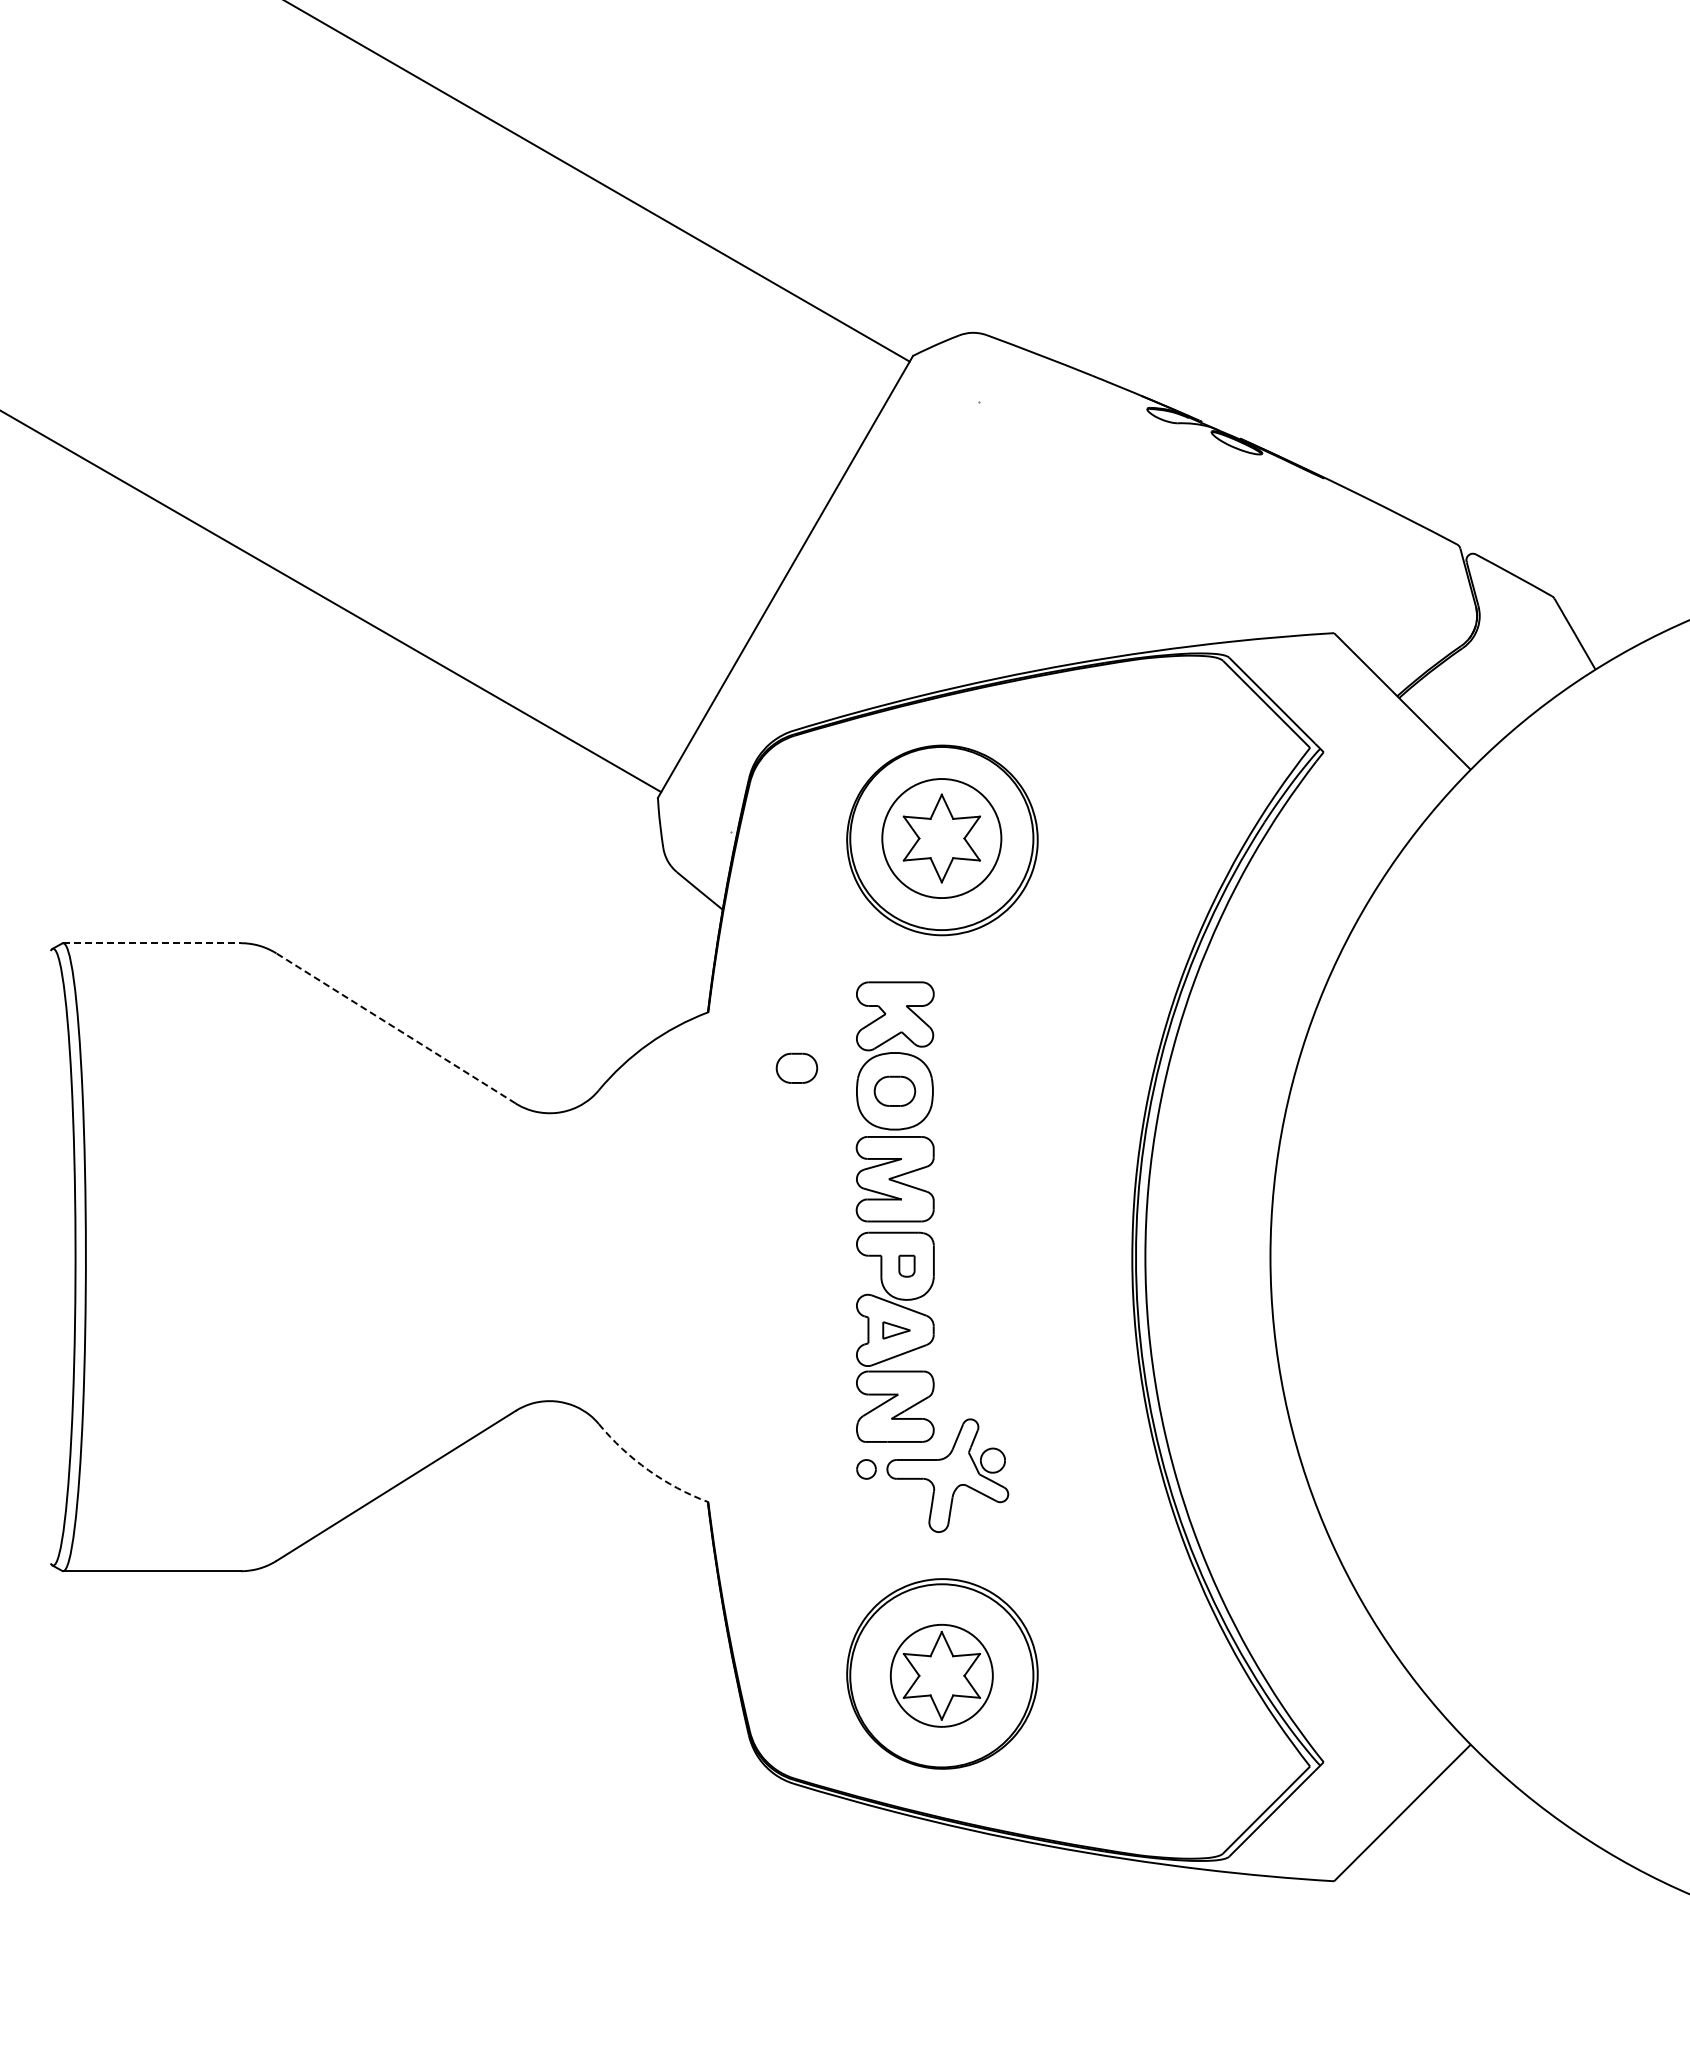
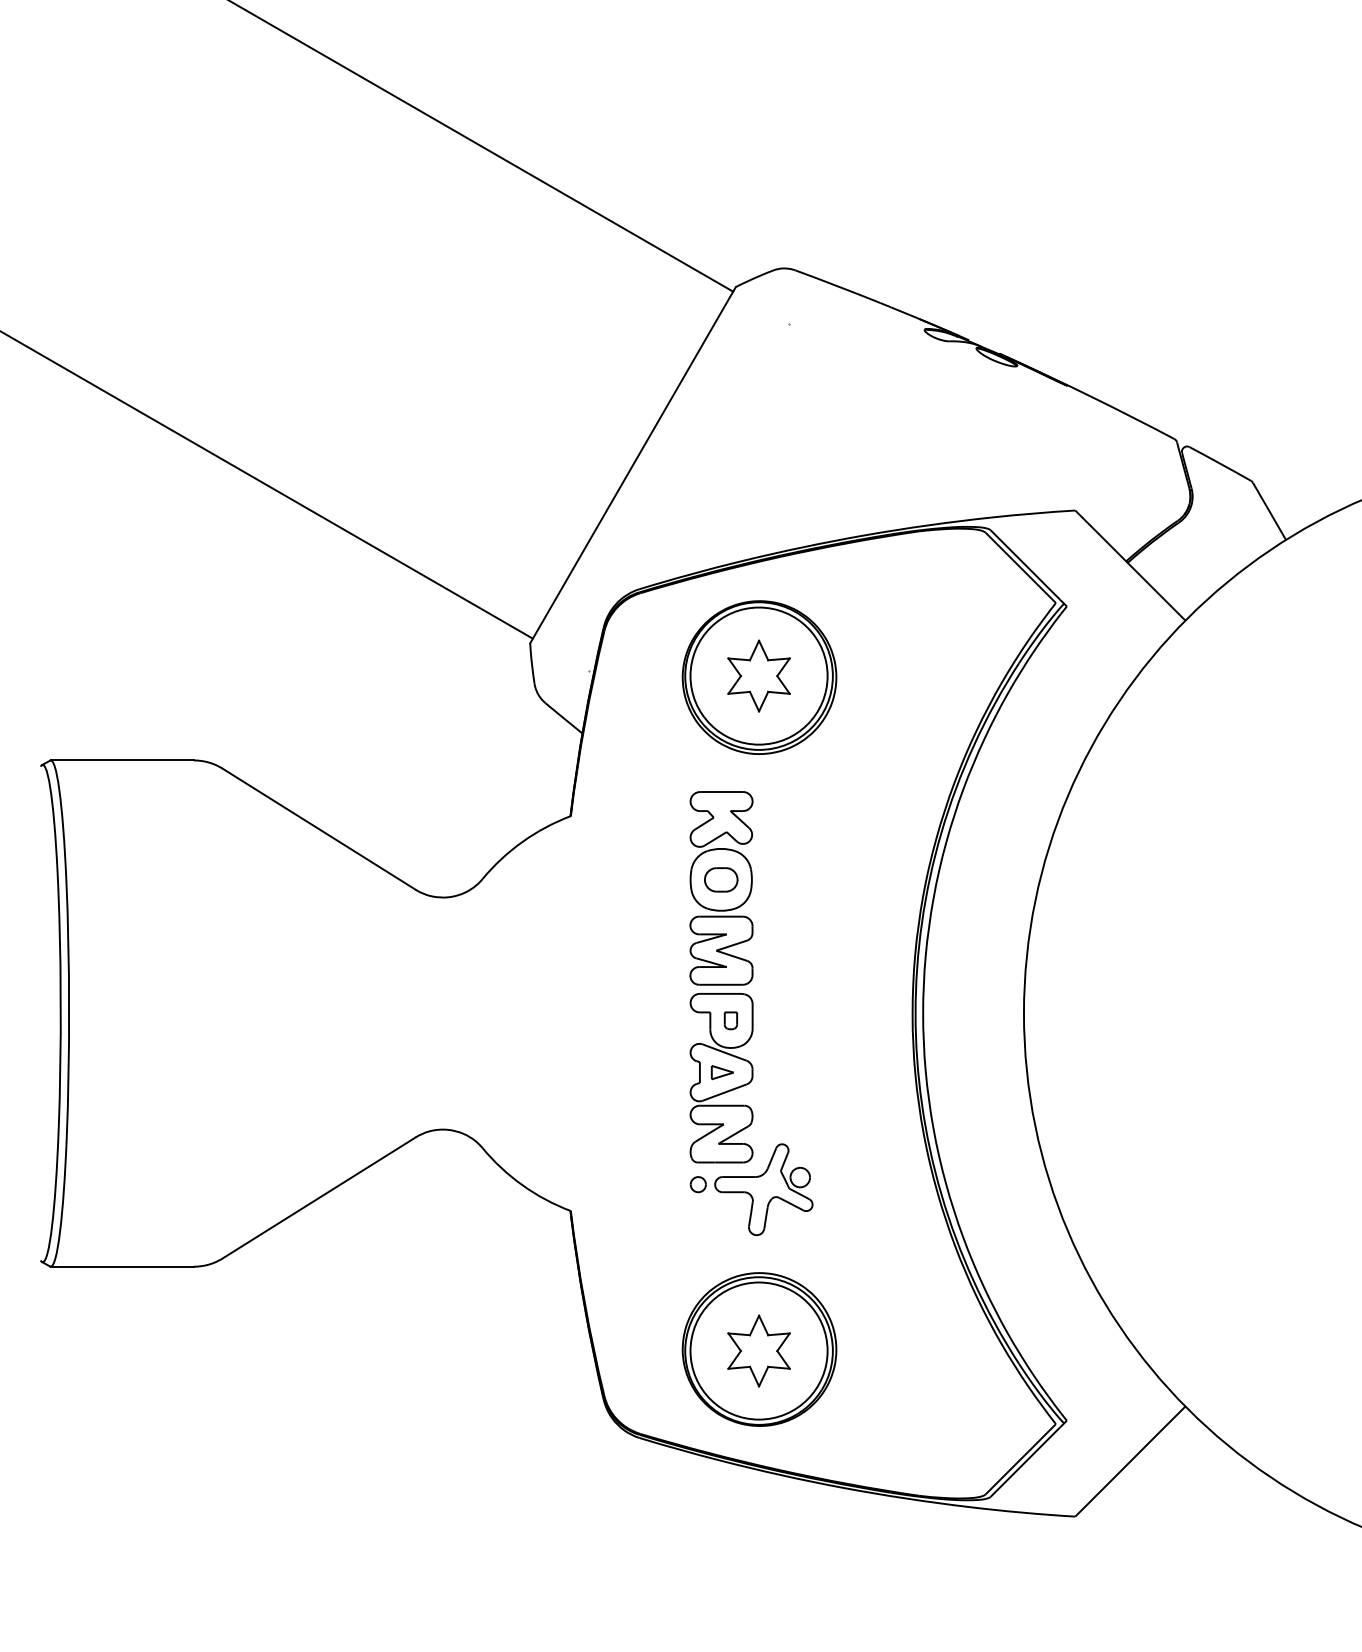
circle: (941, 838) -> (758, 676), size x1.43
line: (152, 943) -> (122, 760), dashed -> solid
line: (395, 1028) -> (318, 829), dashed -> solid
part: (796, 1067) -> (641, 860), removed
arc: (648, 1470) -> (522, 1185), dashed -> solid
circle: (941, 1675) -> (758, 1350), size x1.67

